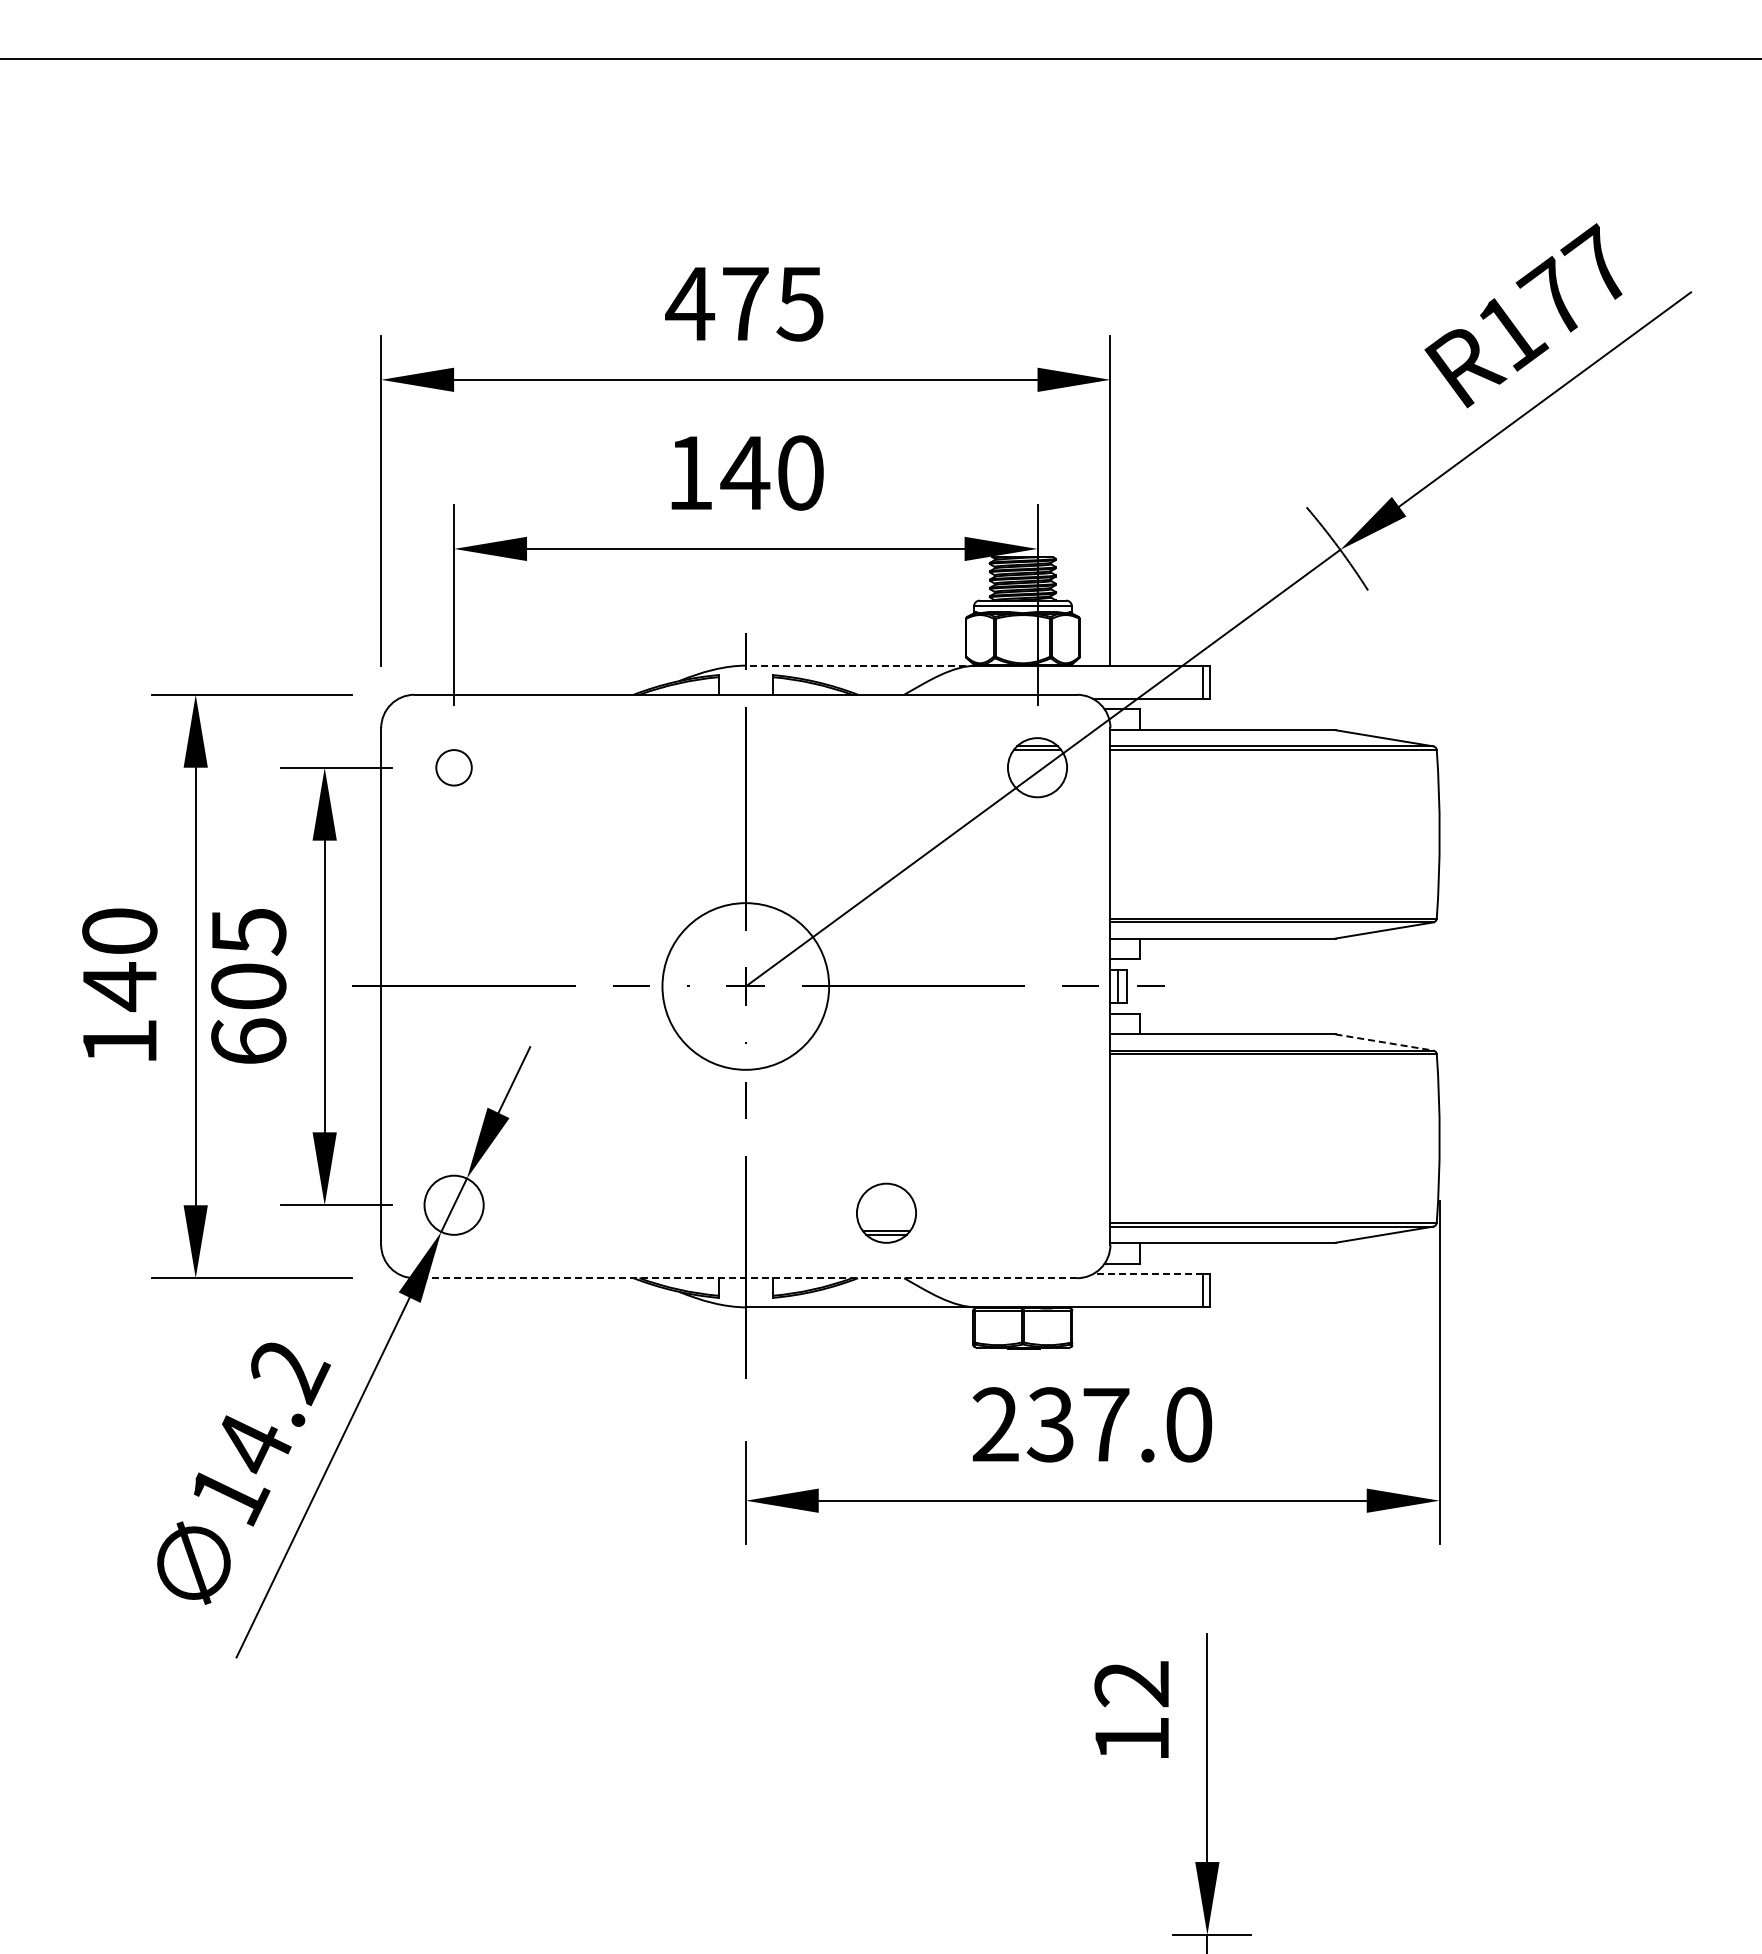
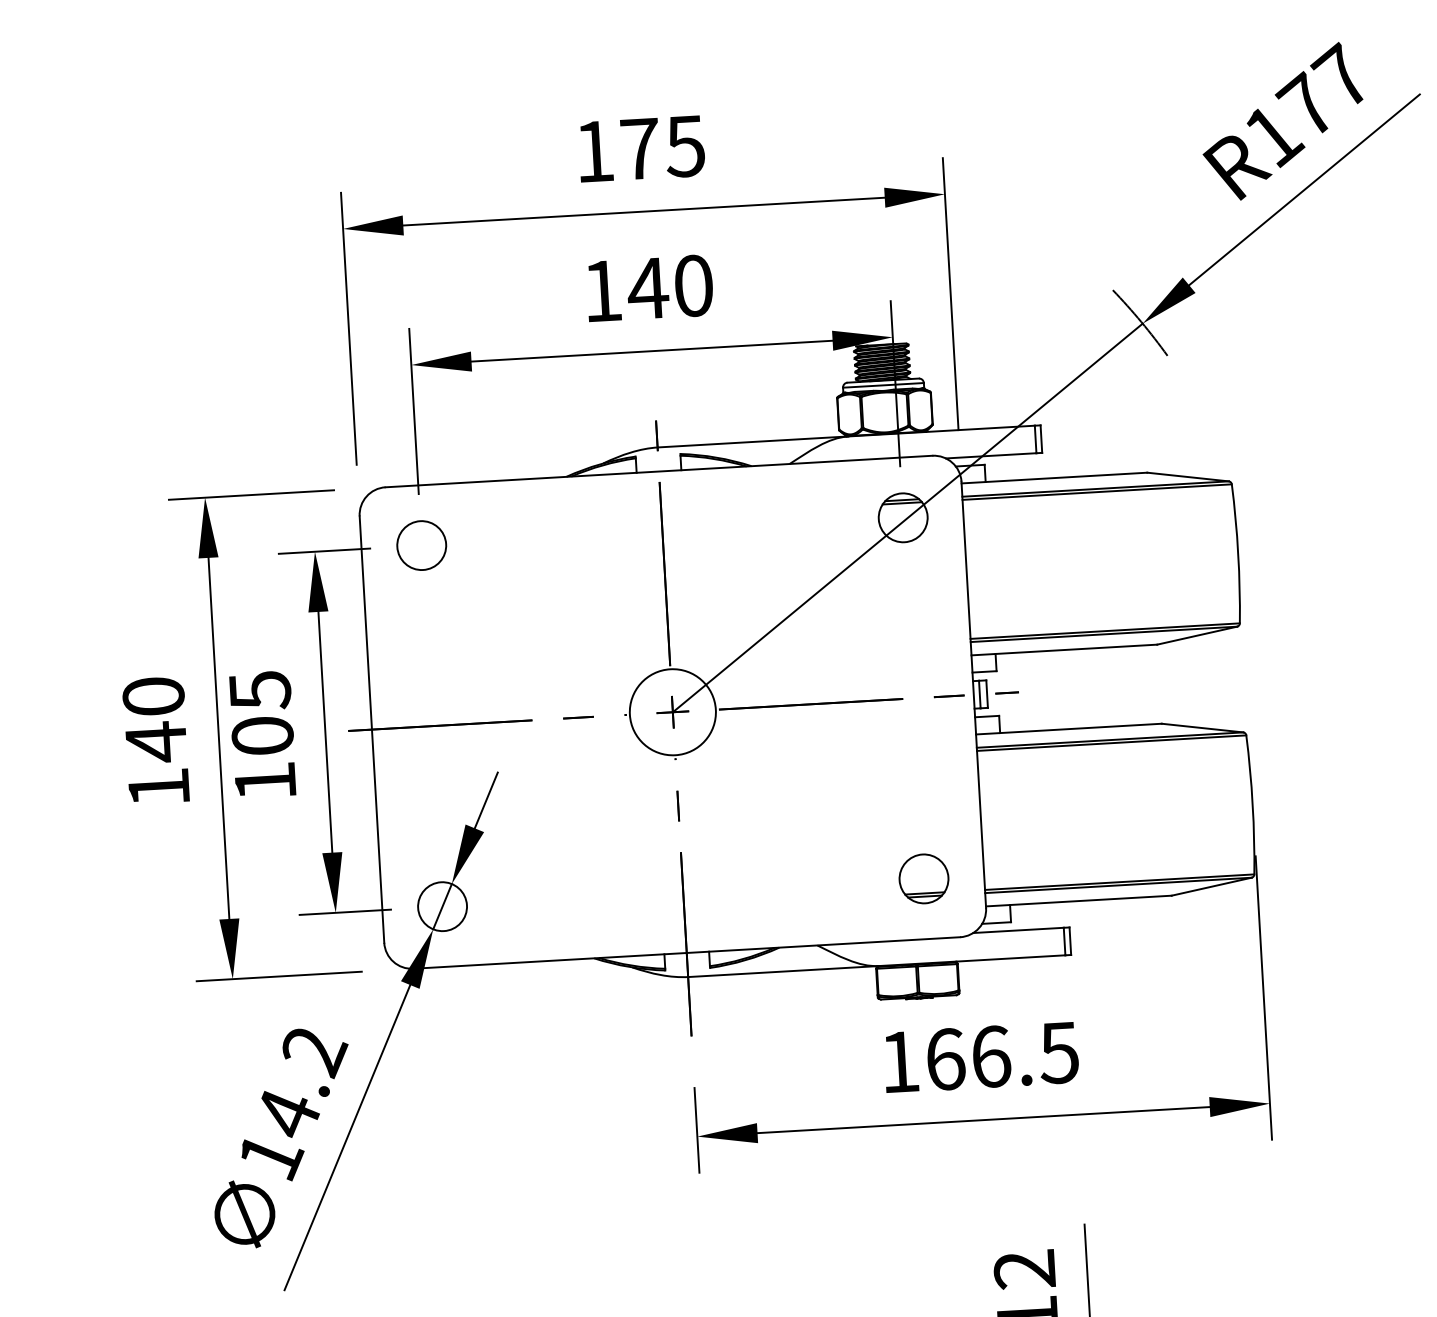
text: (690, 303) -> (594, 151), 475 -> 175
line: (861, 665) -> (753, 441), dashed -> solid
circle: (453, 767) -> (421, 545), size x1.67
circle: (745, 986) -> (672, 712), size x0.62
text: (248, 1040) -> (265, 780), 605 -> 105
line: (1384, 1042) -> (1202, 728), dashed -> solid
part: (886, 1212) -> (923, 878), moved
line: (1148, 1274) -> (1018, 930), dashed -> solid
line: (745, 1278) -> (686, 953), dashed -> solid
text: (1092, 1424) -> (979, 1057), 237.0 -> 166.5

